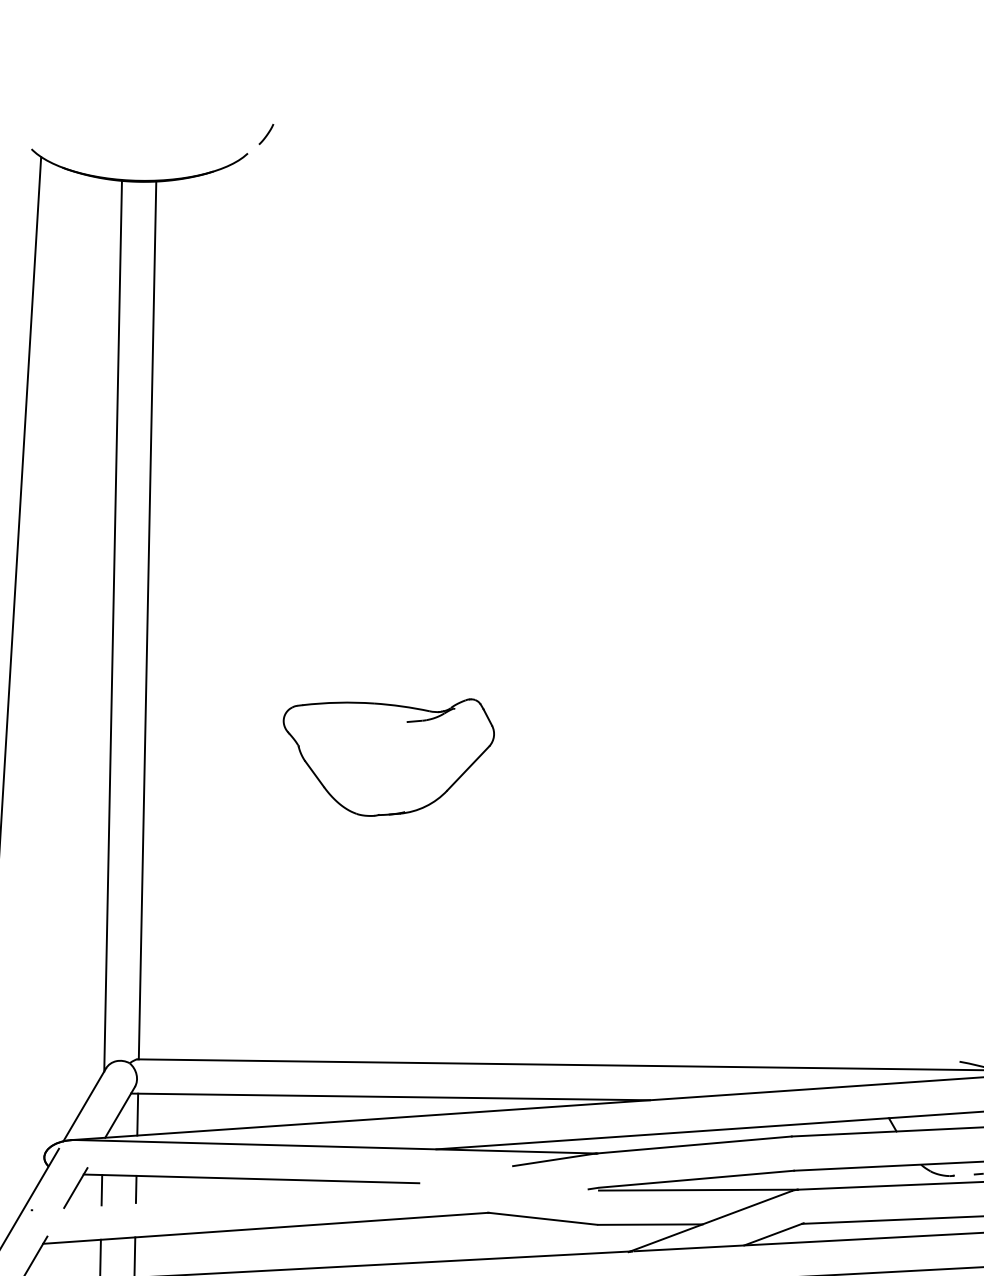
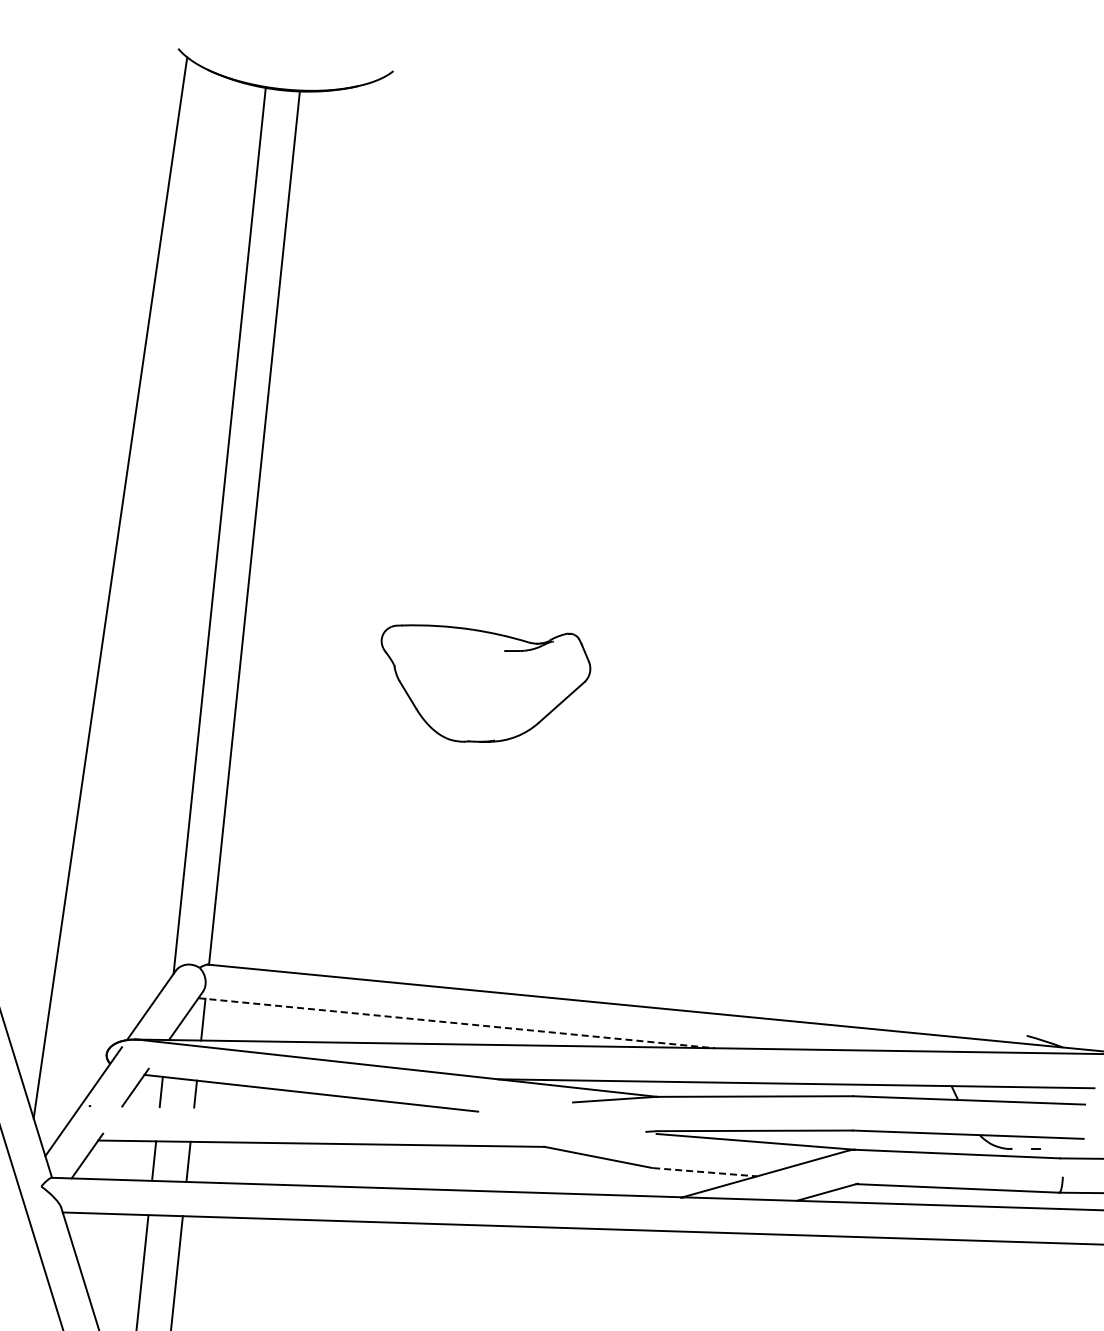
curve: (266, 134) -> (413, 53), removed
line: (390, 1097) -> (456, 1023), solid -> dashed
line: (650, 1224) -> (705, 1172), solid -> dashed

